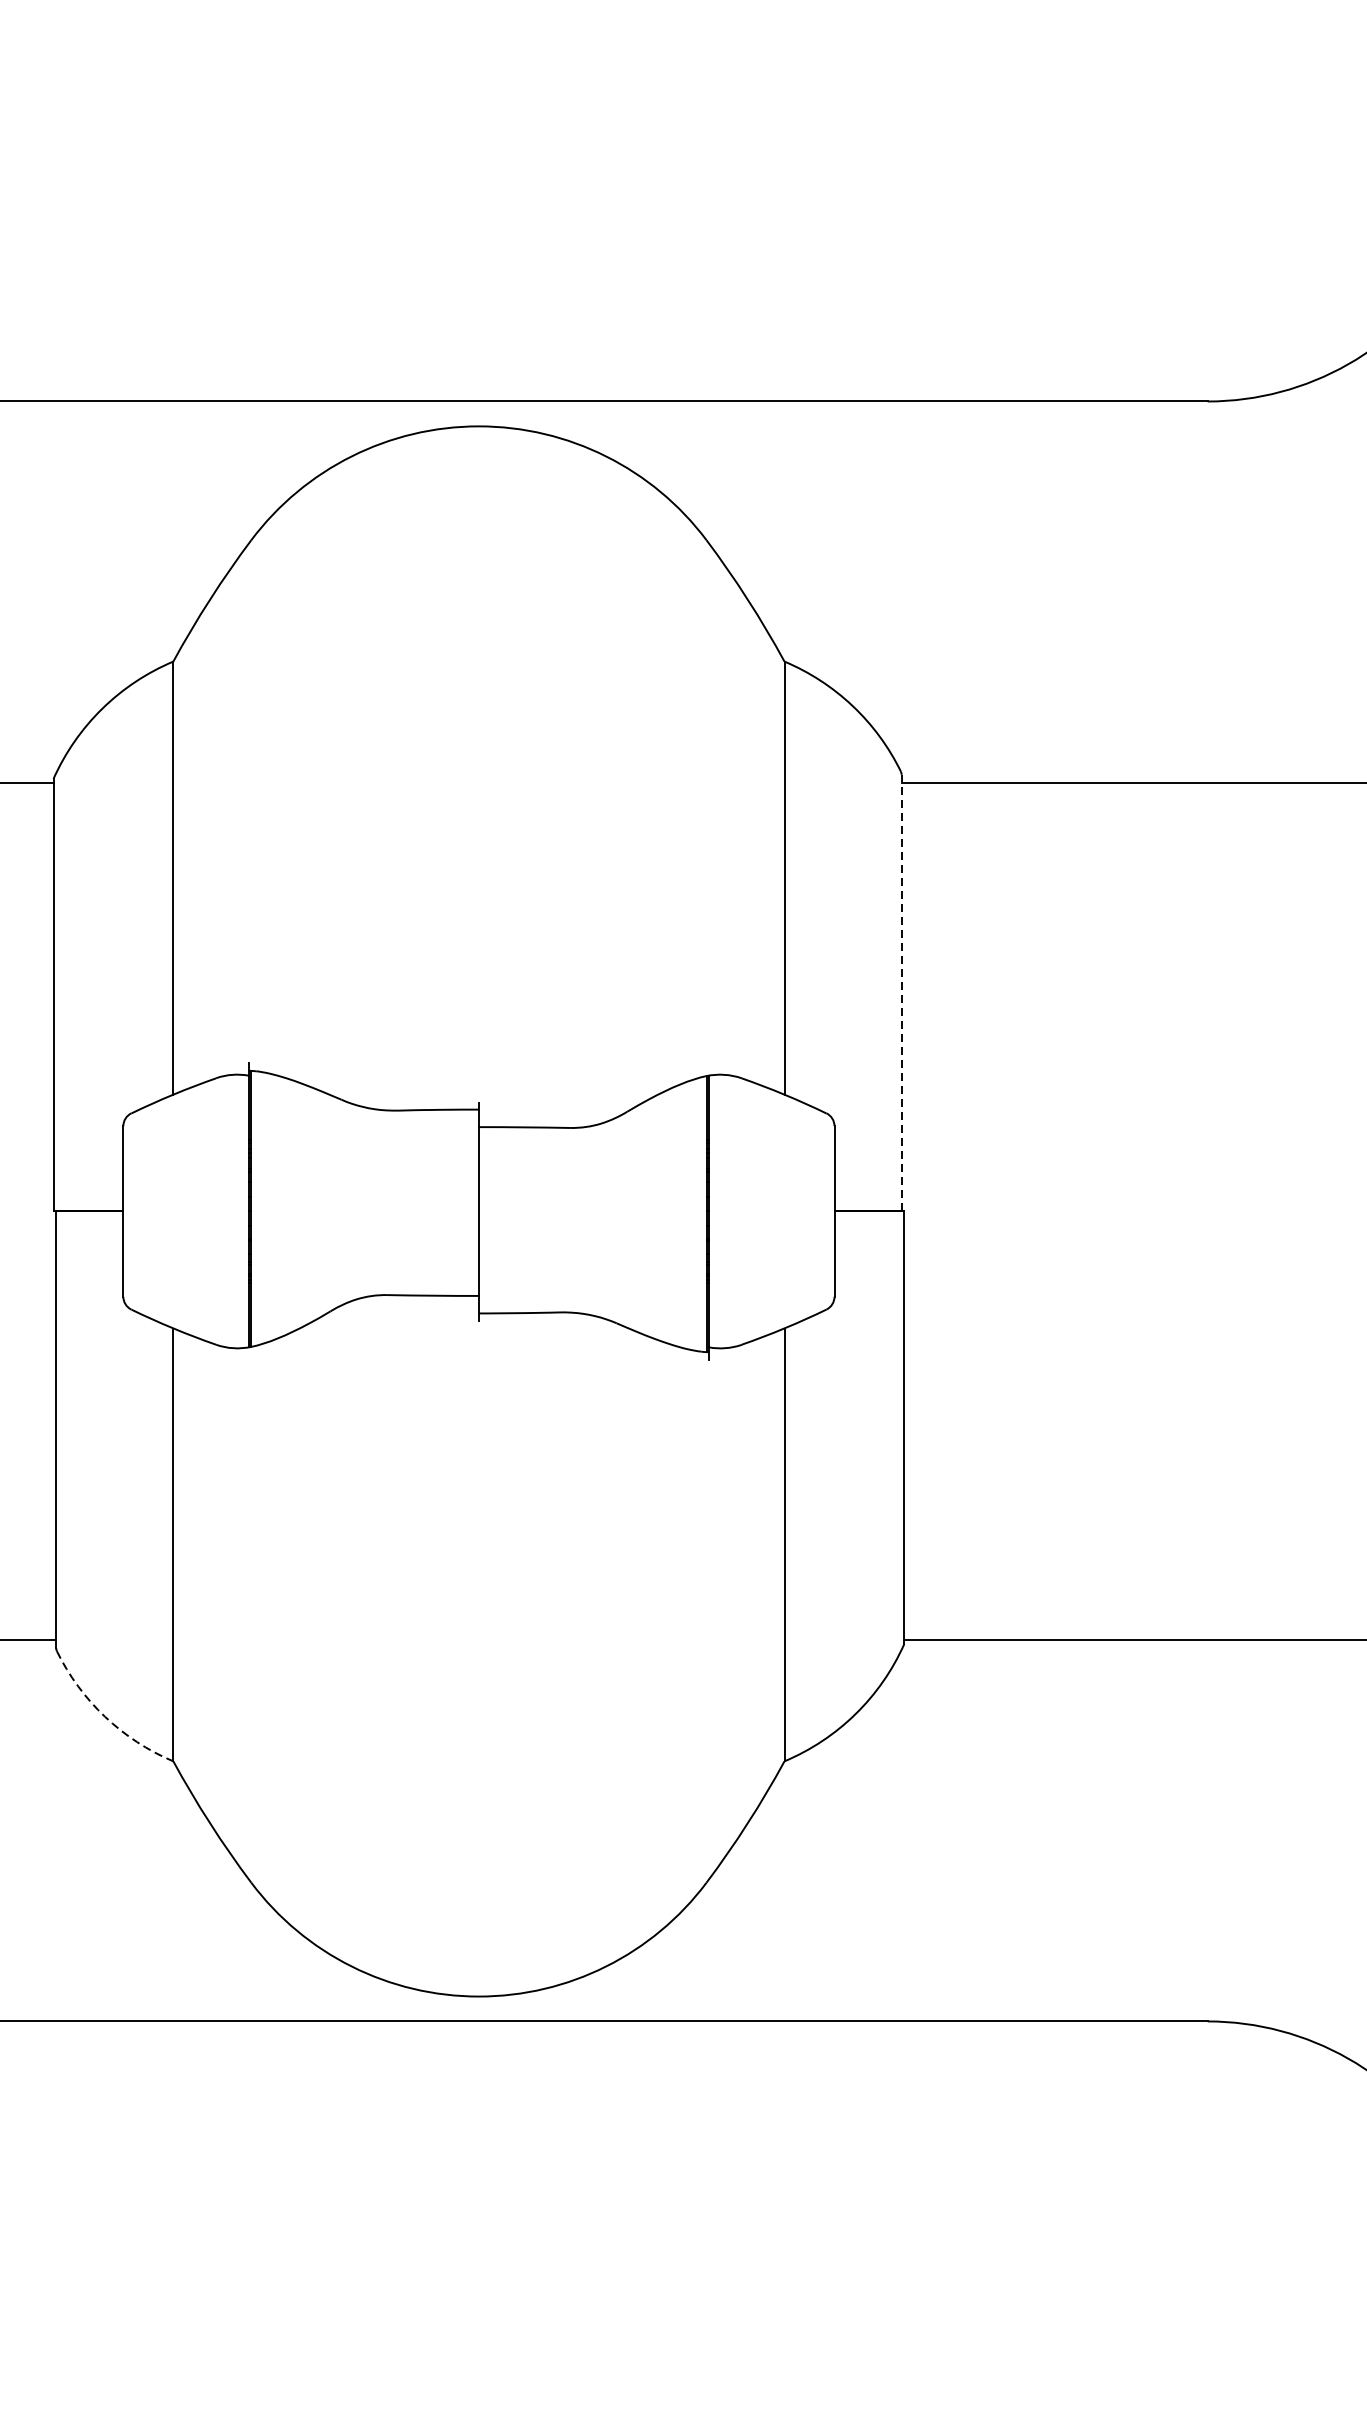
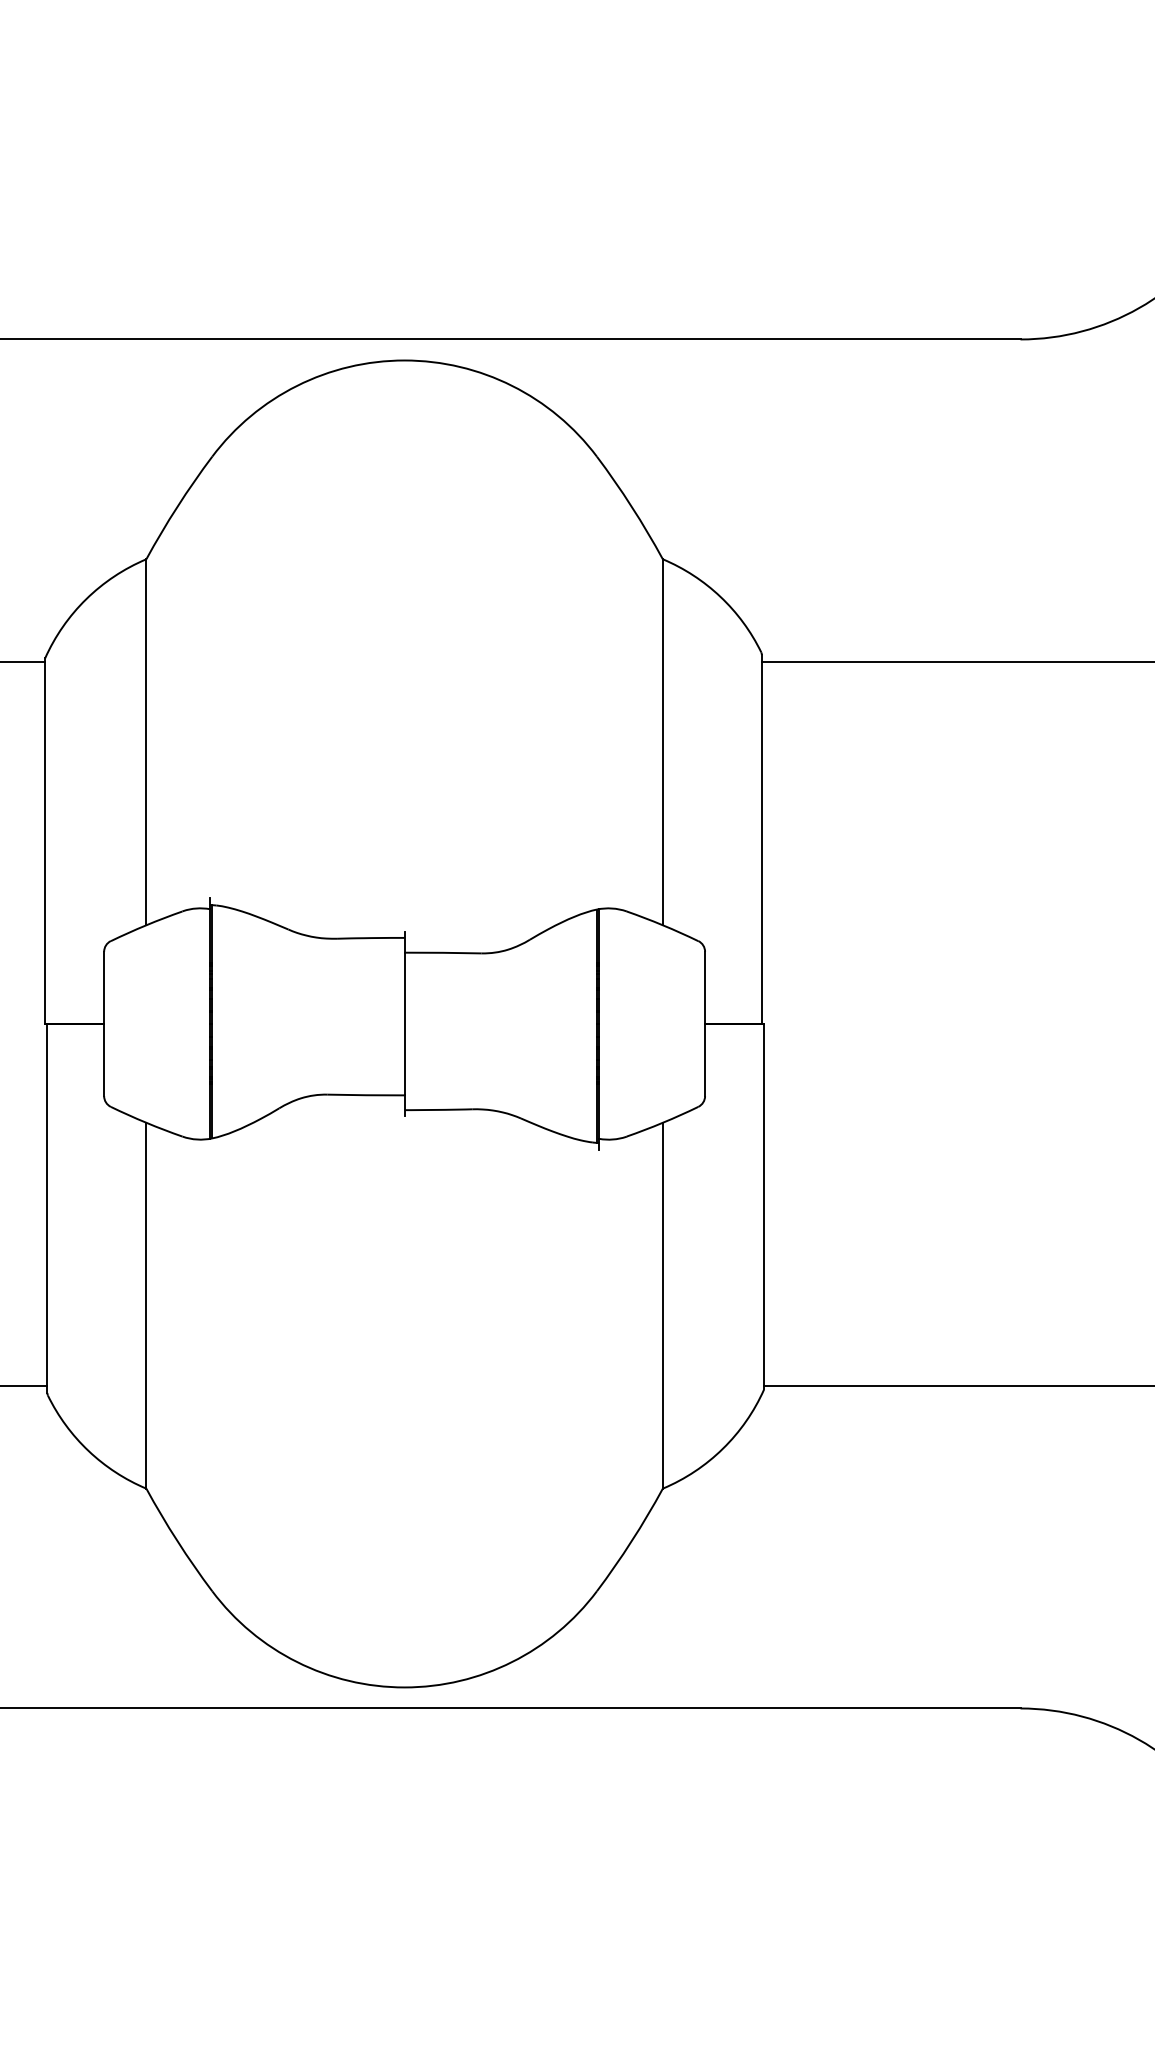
line: (901, 991) -> (761, 838), dashed -> solid
arc: (104, 1717) -> (88, 1451), dashed -> solid

